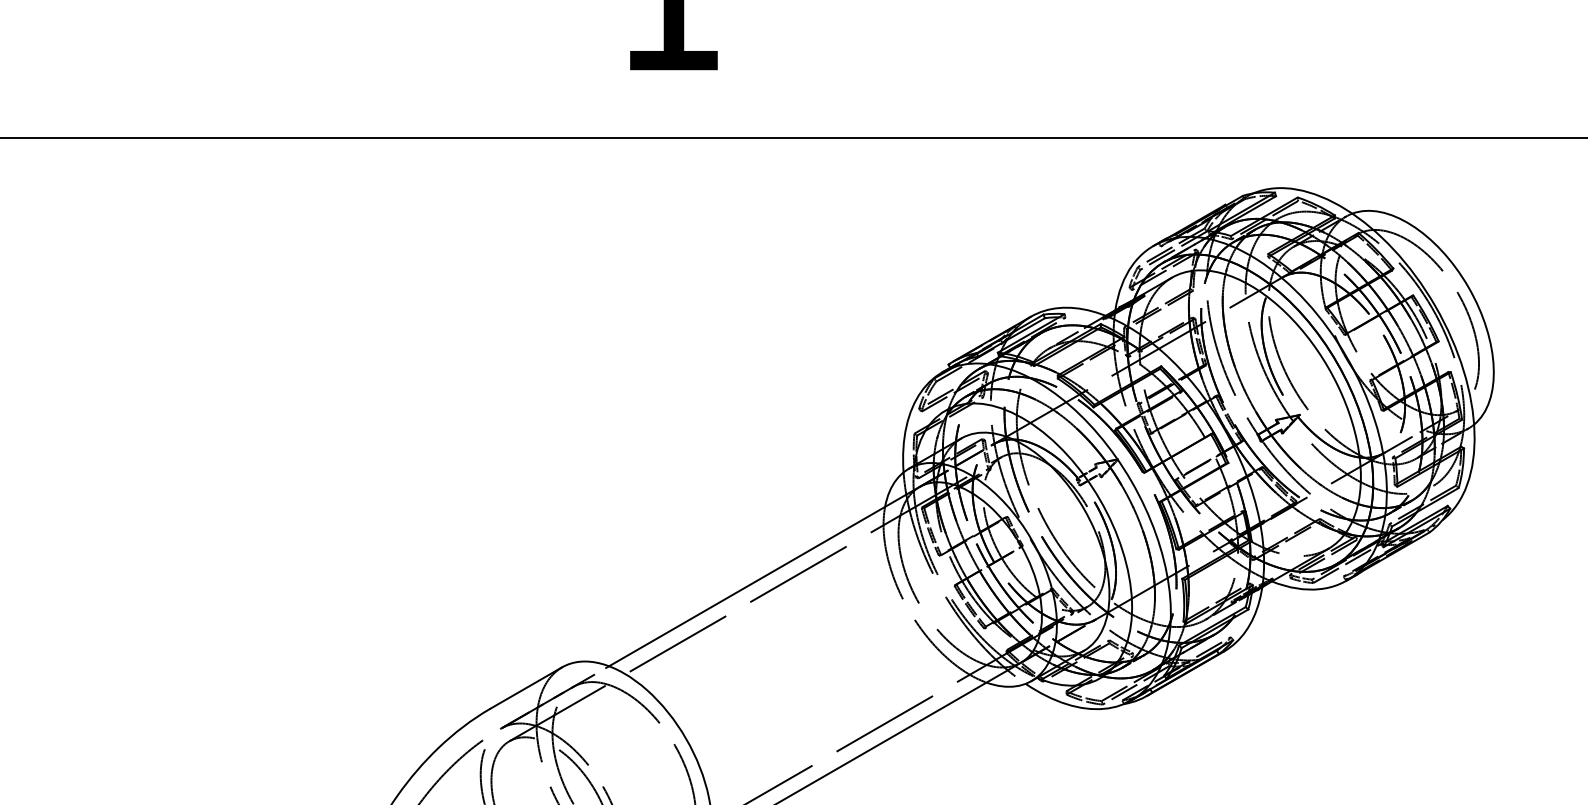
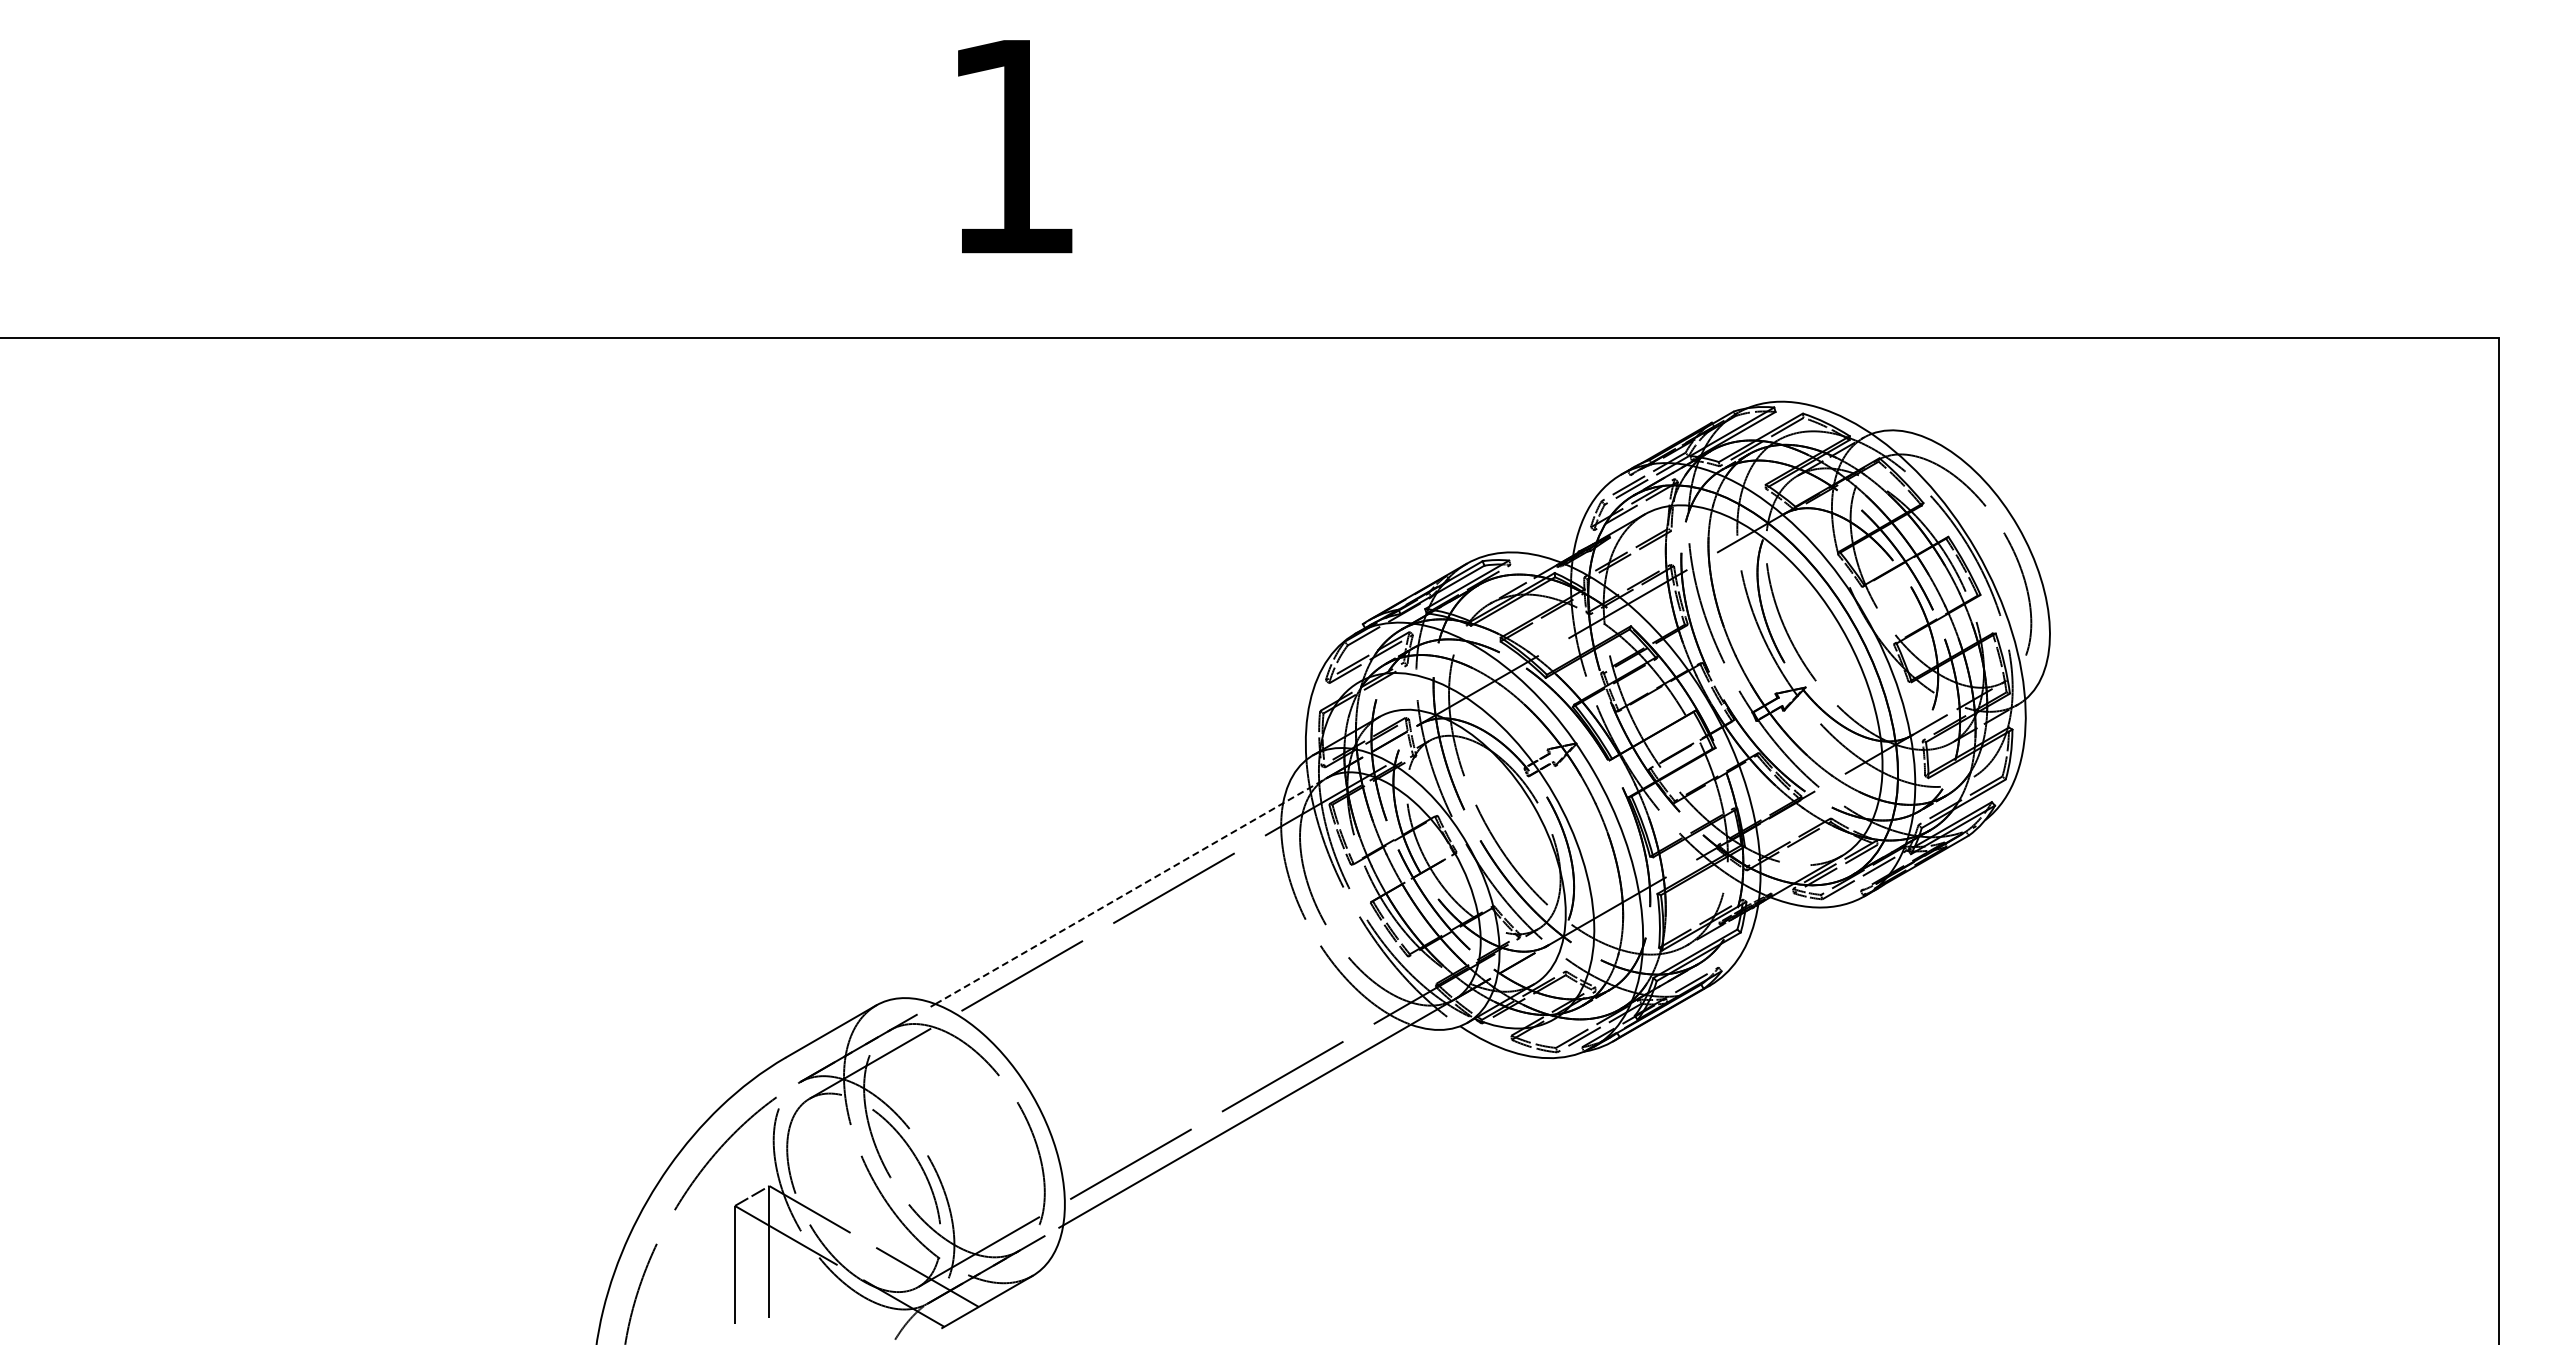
line: (764, 576) -> (1131, 890), solid -> dashed

